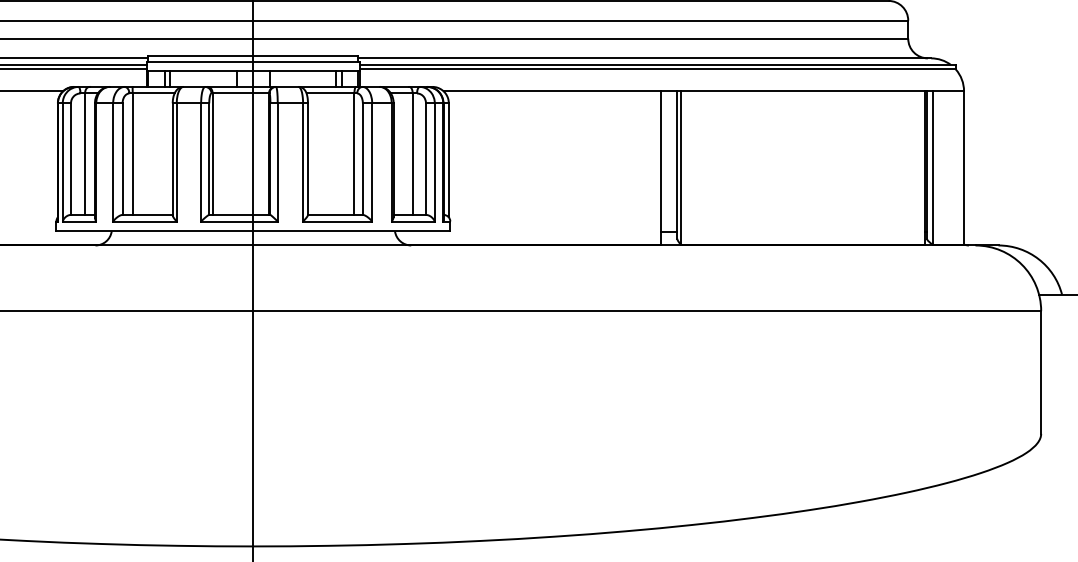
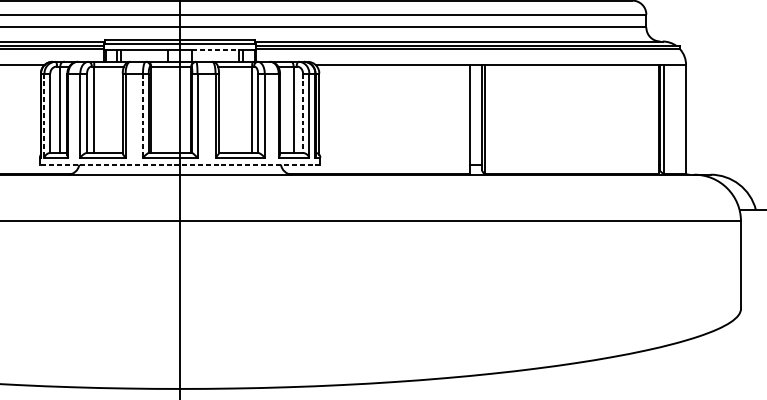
line: (303, 70) -> (215, 50), solid -> dashed
line: (426, 159) -> (303, 113), solid -> dashed
line: (62, 162) -> (44, 115), solid -> dashed
line: (201, 162) -> (143, 115), solid -> dashed
line: (253, 231) -> (180, 164), solid -> dashed

